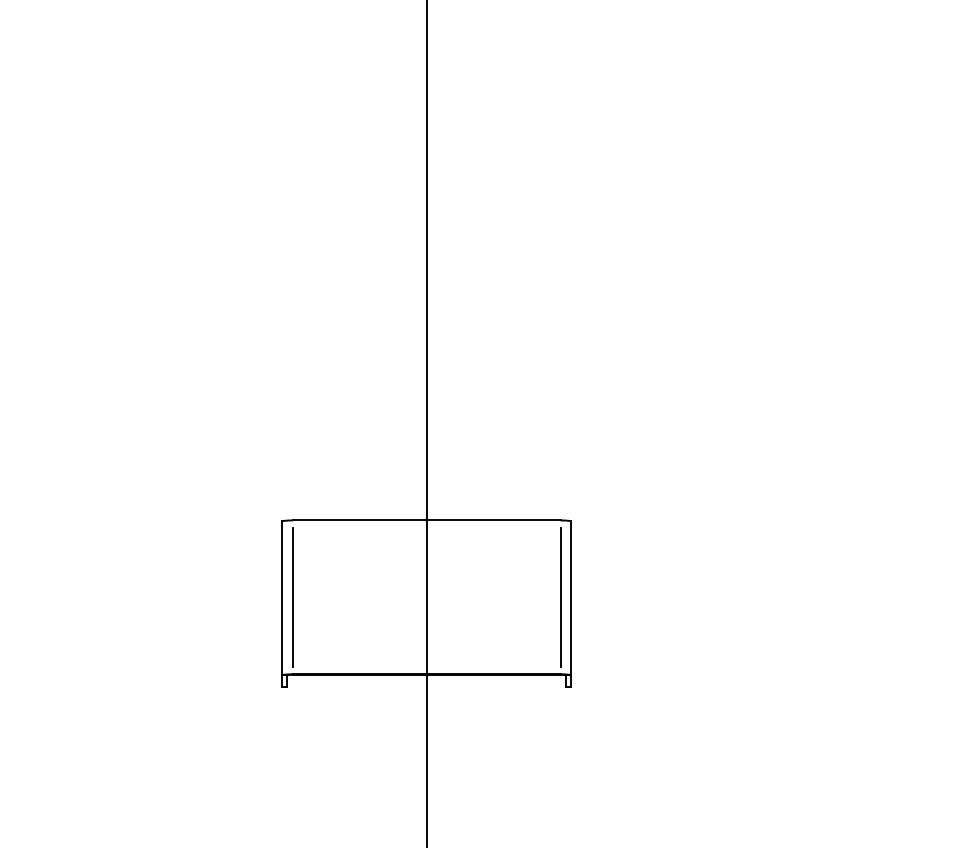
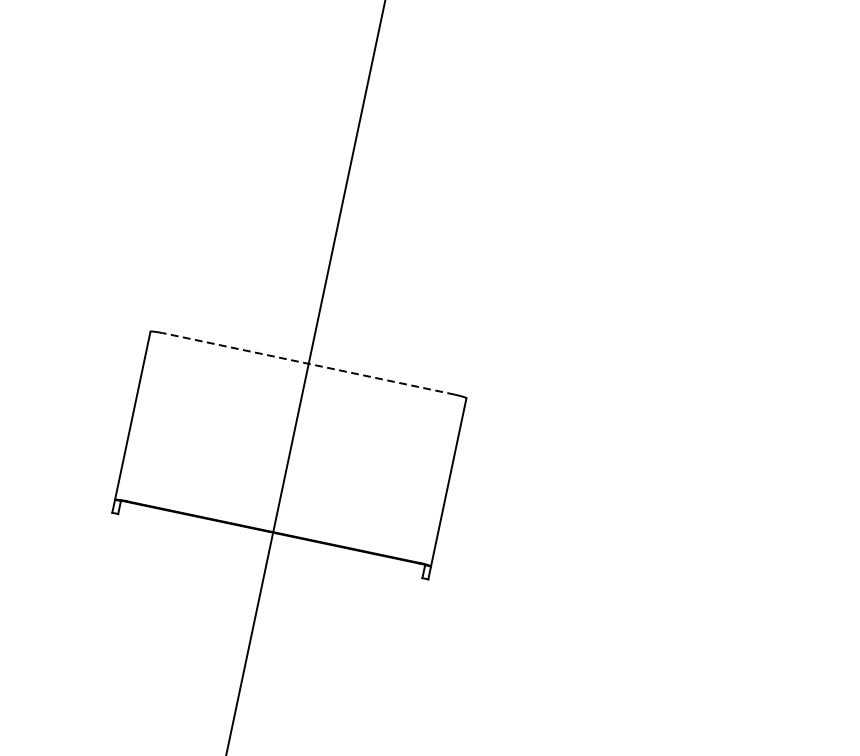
line: (426, 520) -> (308, 363), solid -> dashed
line: (292, 597) -> (144, 417), removed
line: (560, 597) -> (437, 478), removed

